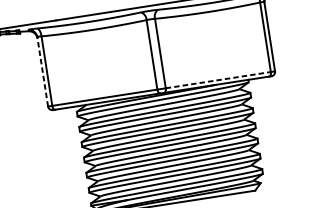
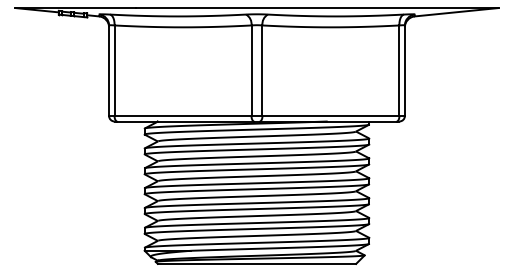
line: (43, 71) -> (109, 70), dashed -> solid
line: (218, 80) -> (331, 116), dashed -> solid

